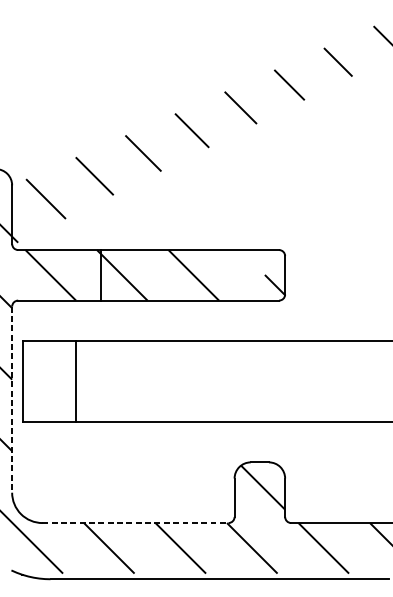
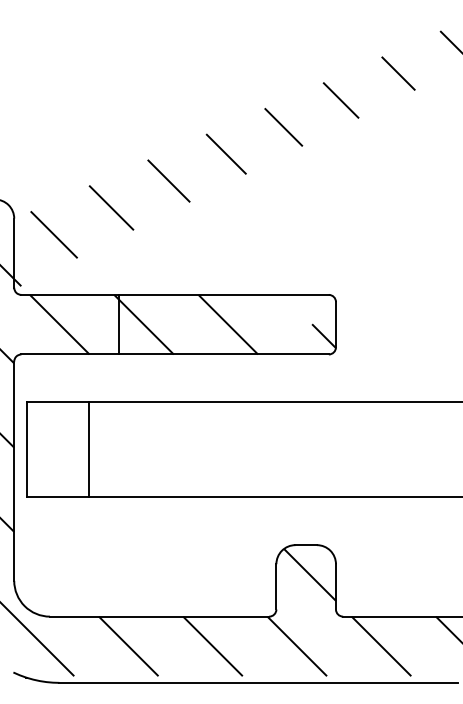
line: (12, 399) -> (14, 471), dashed -> solid
line: (135, 522) -> (159, 616), dashed -> solid

